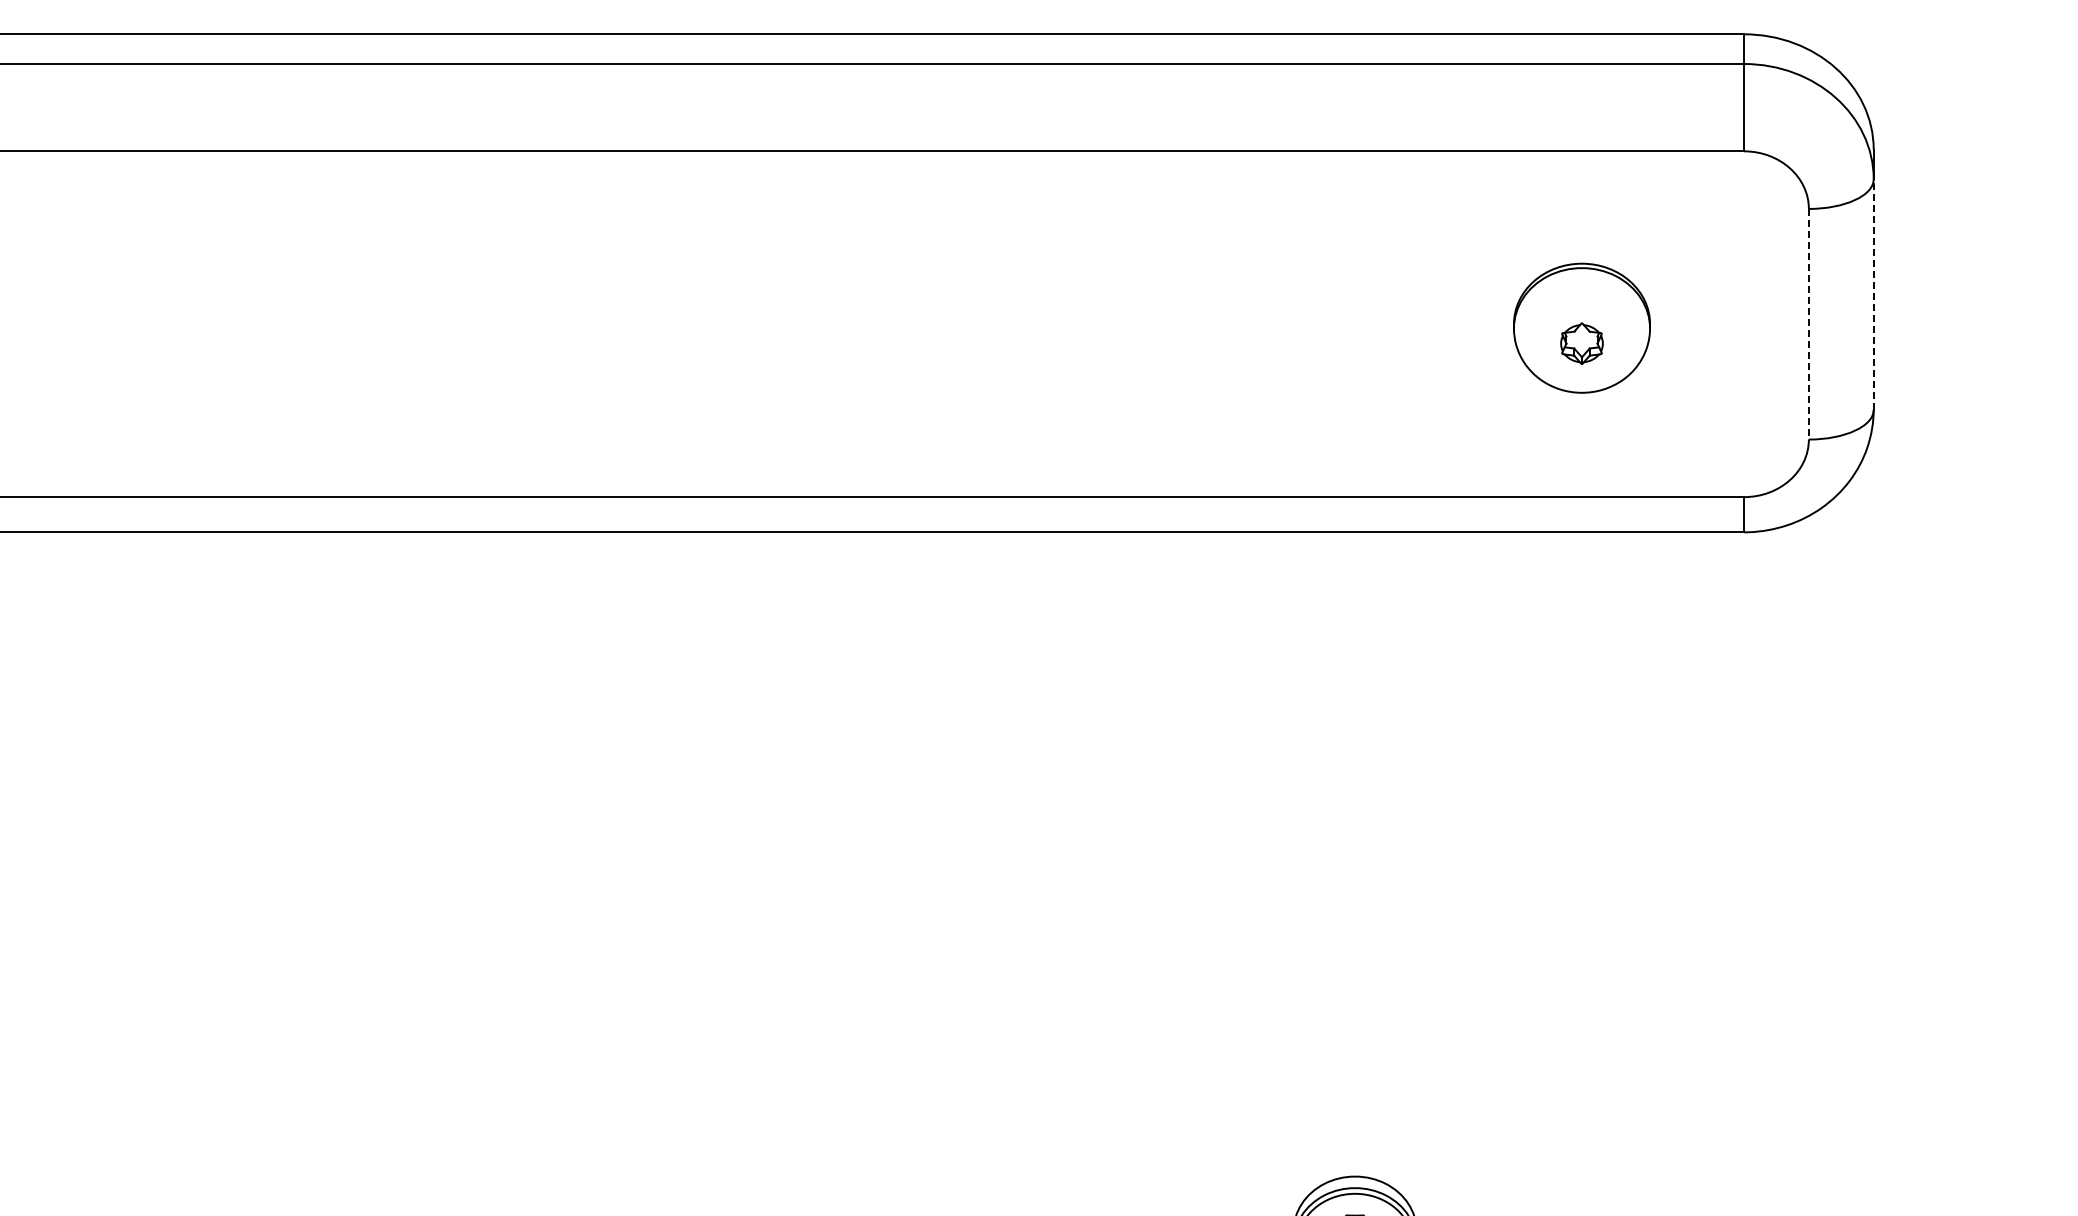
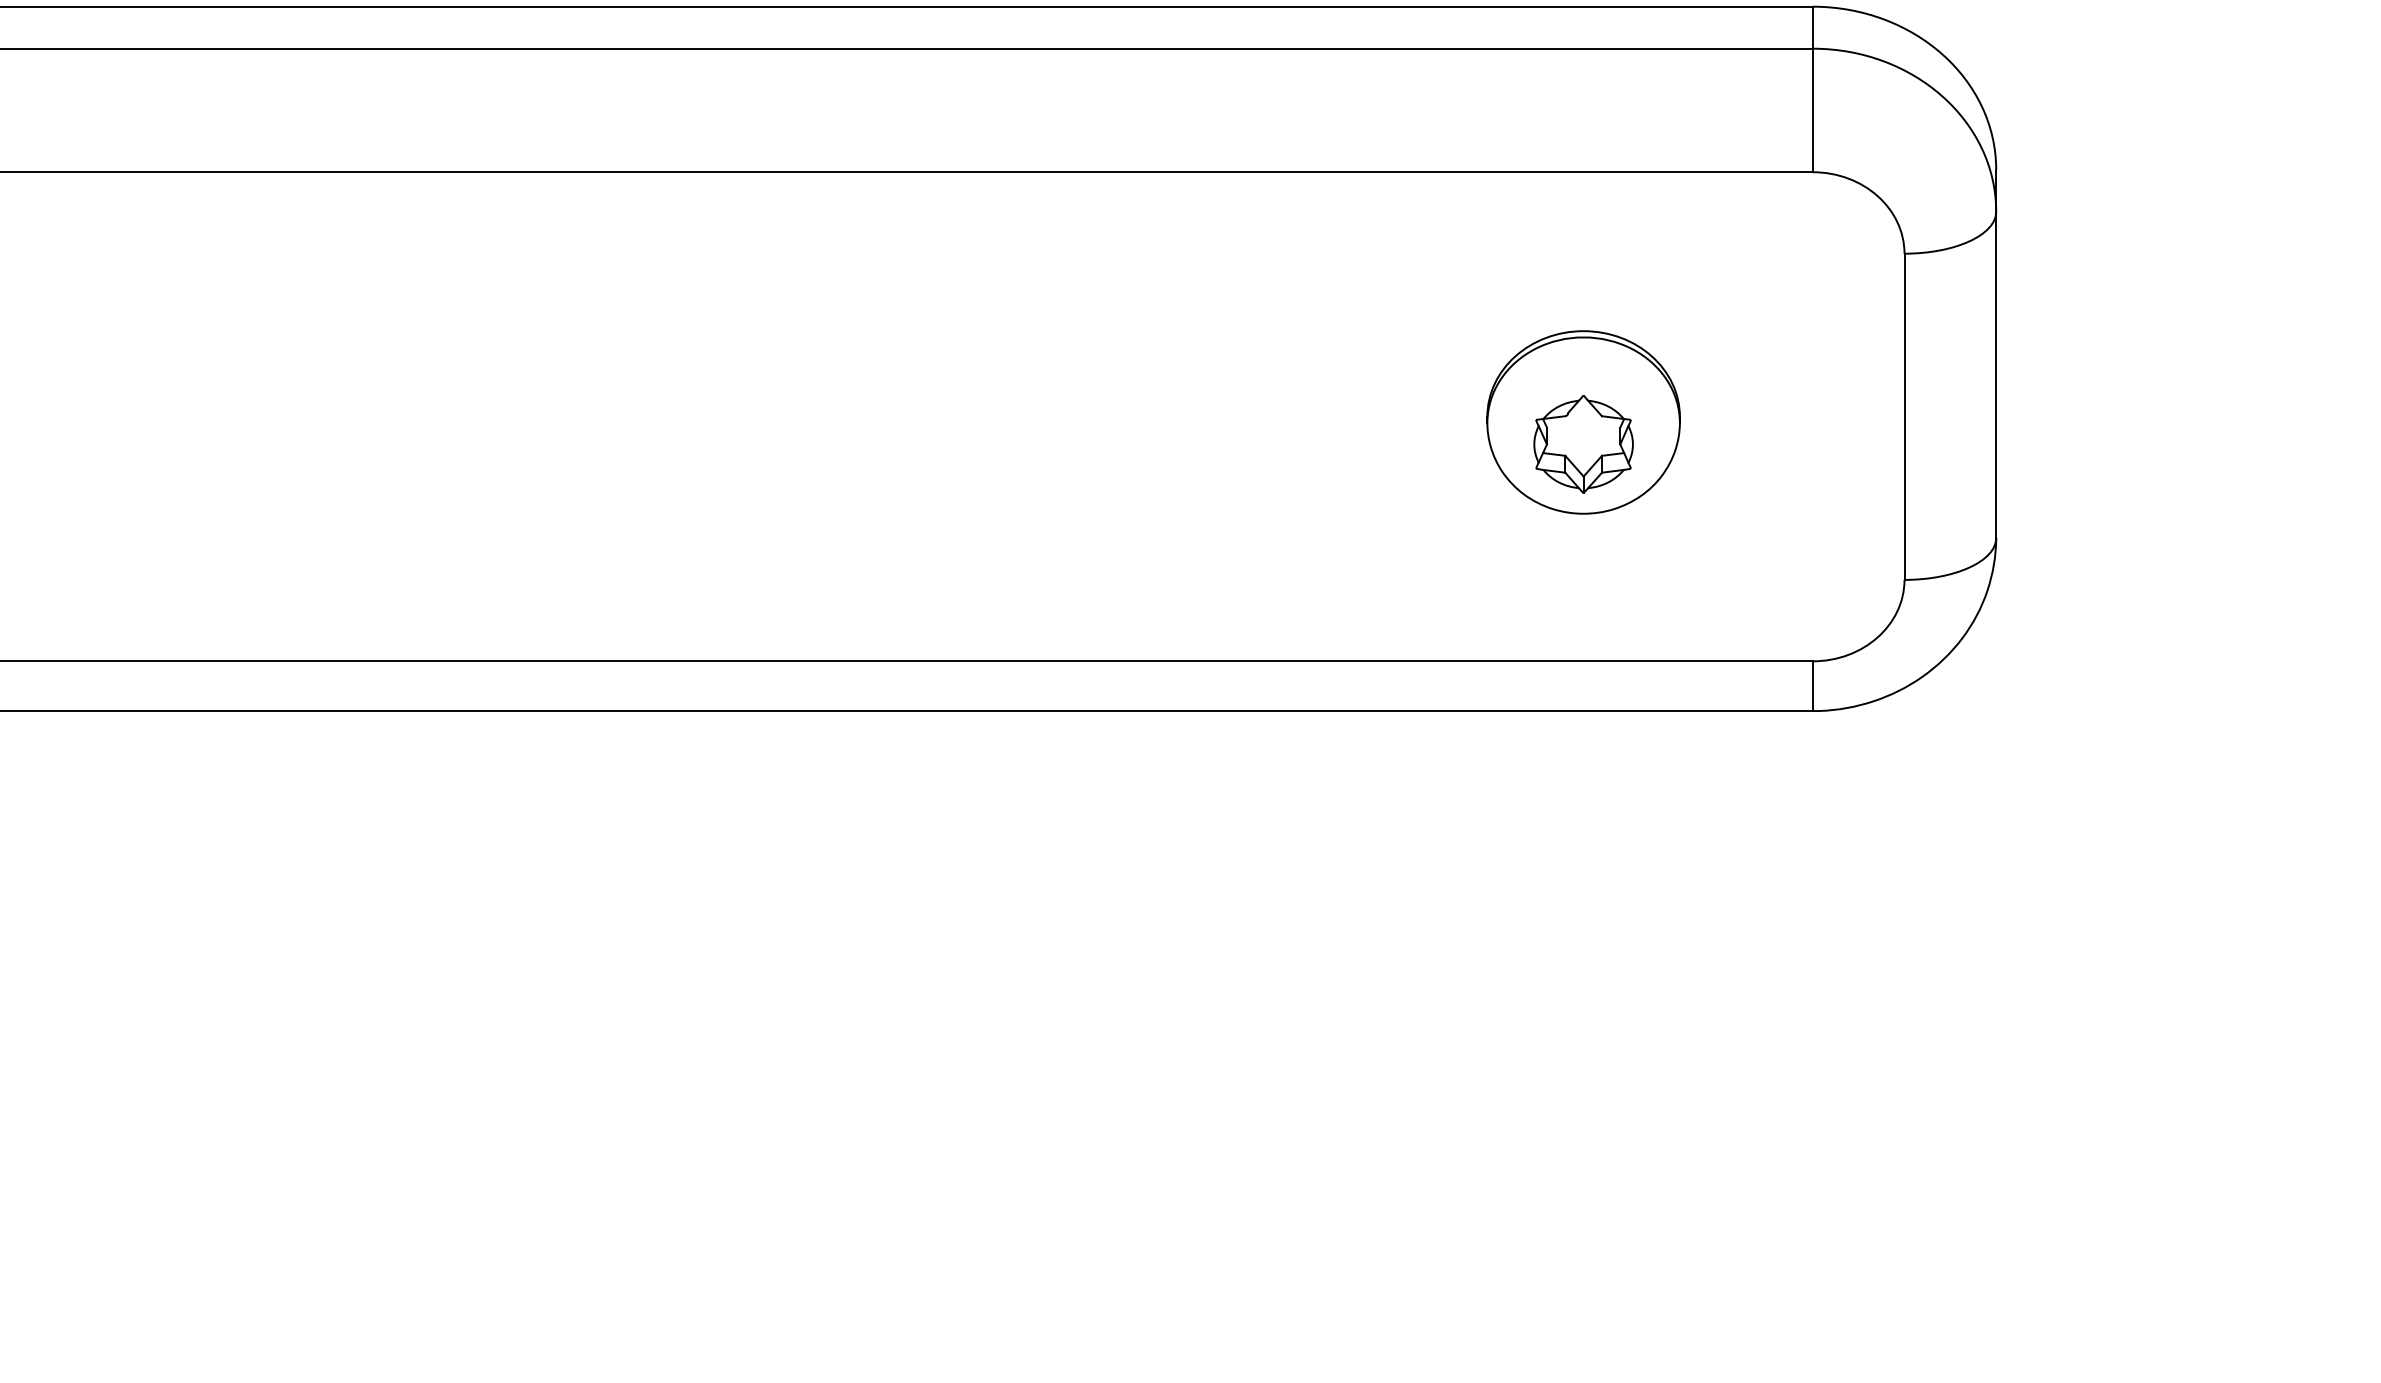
line: (1873, 294) -> (1995, 374), dashed -> solid
line: (1808, 324) -> (1903, 417), dashed -> solid
part: (1581, 343) -> (1582, 444), size x1.67

